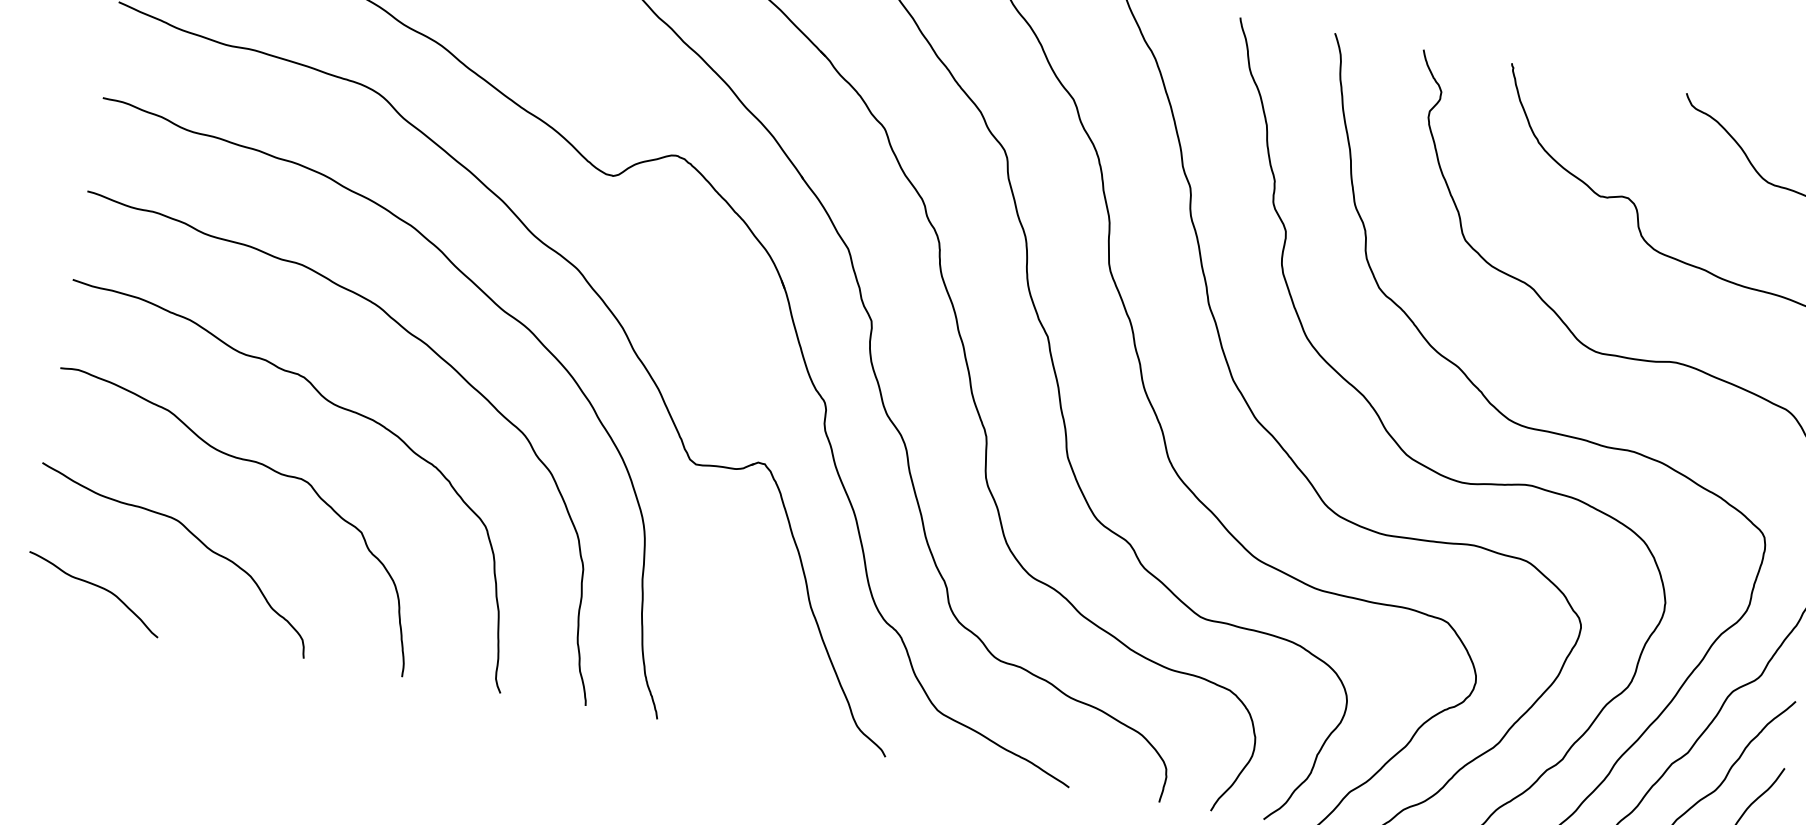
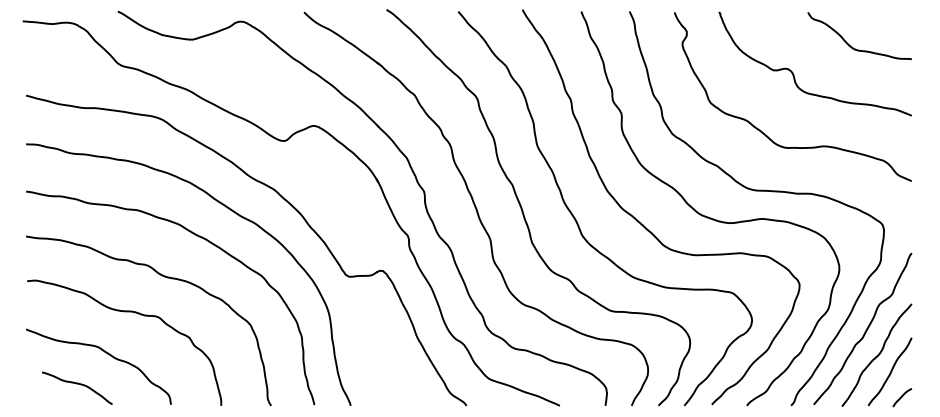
curve: (95, 587) -> (77, 384), moved

